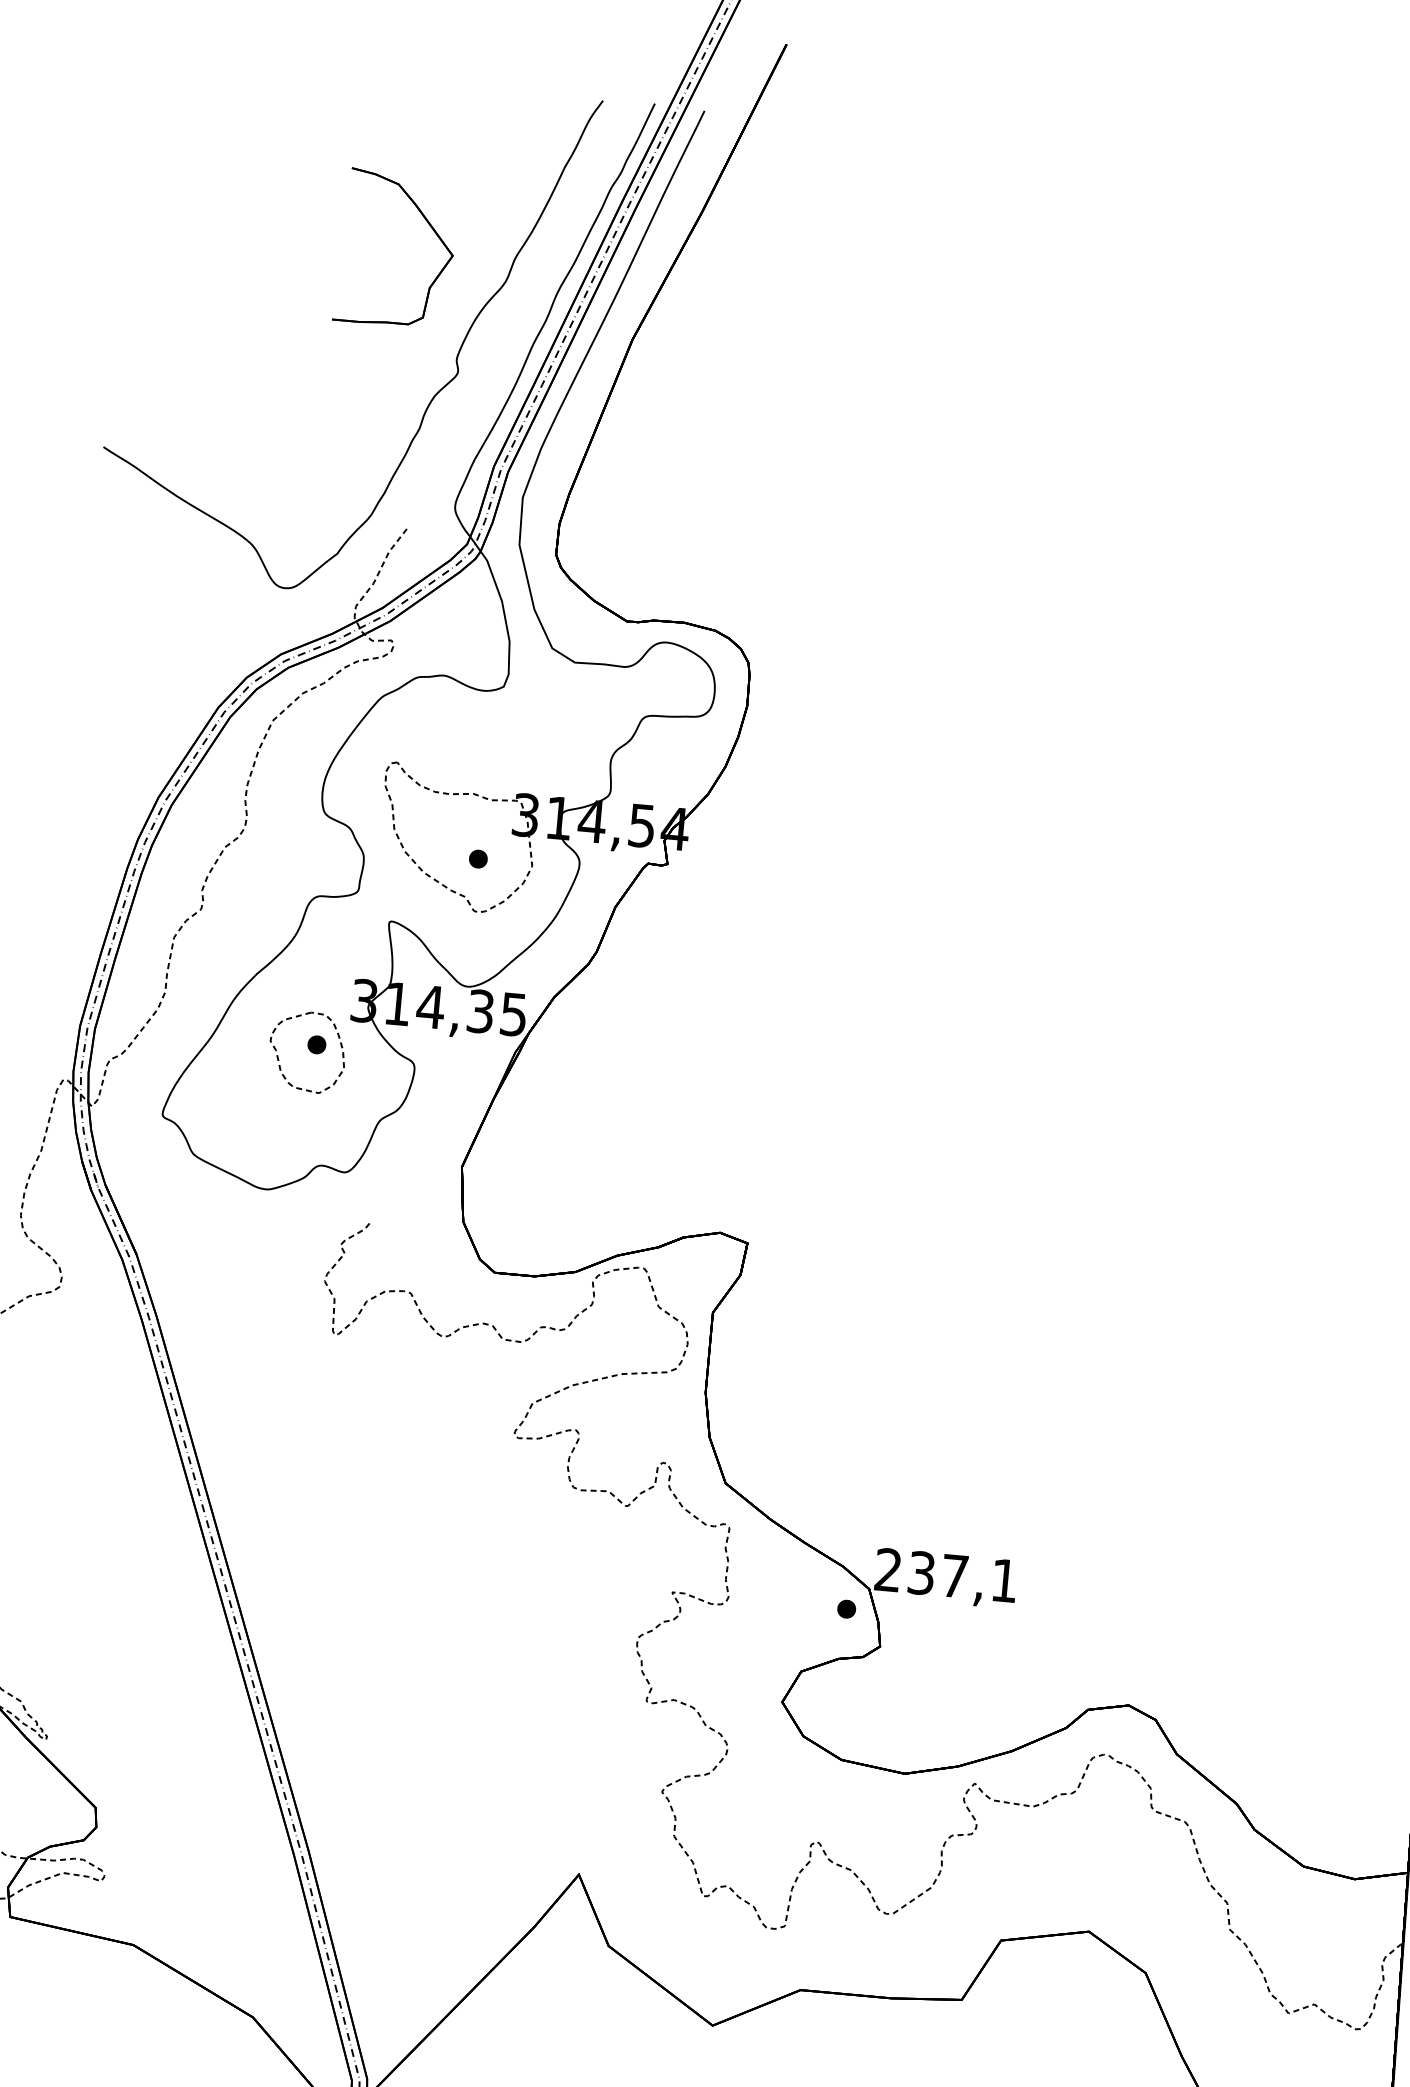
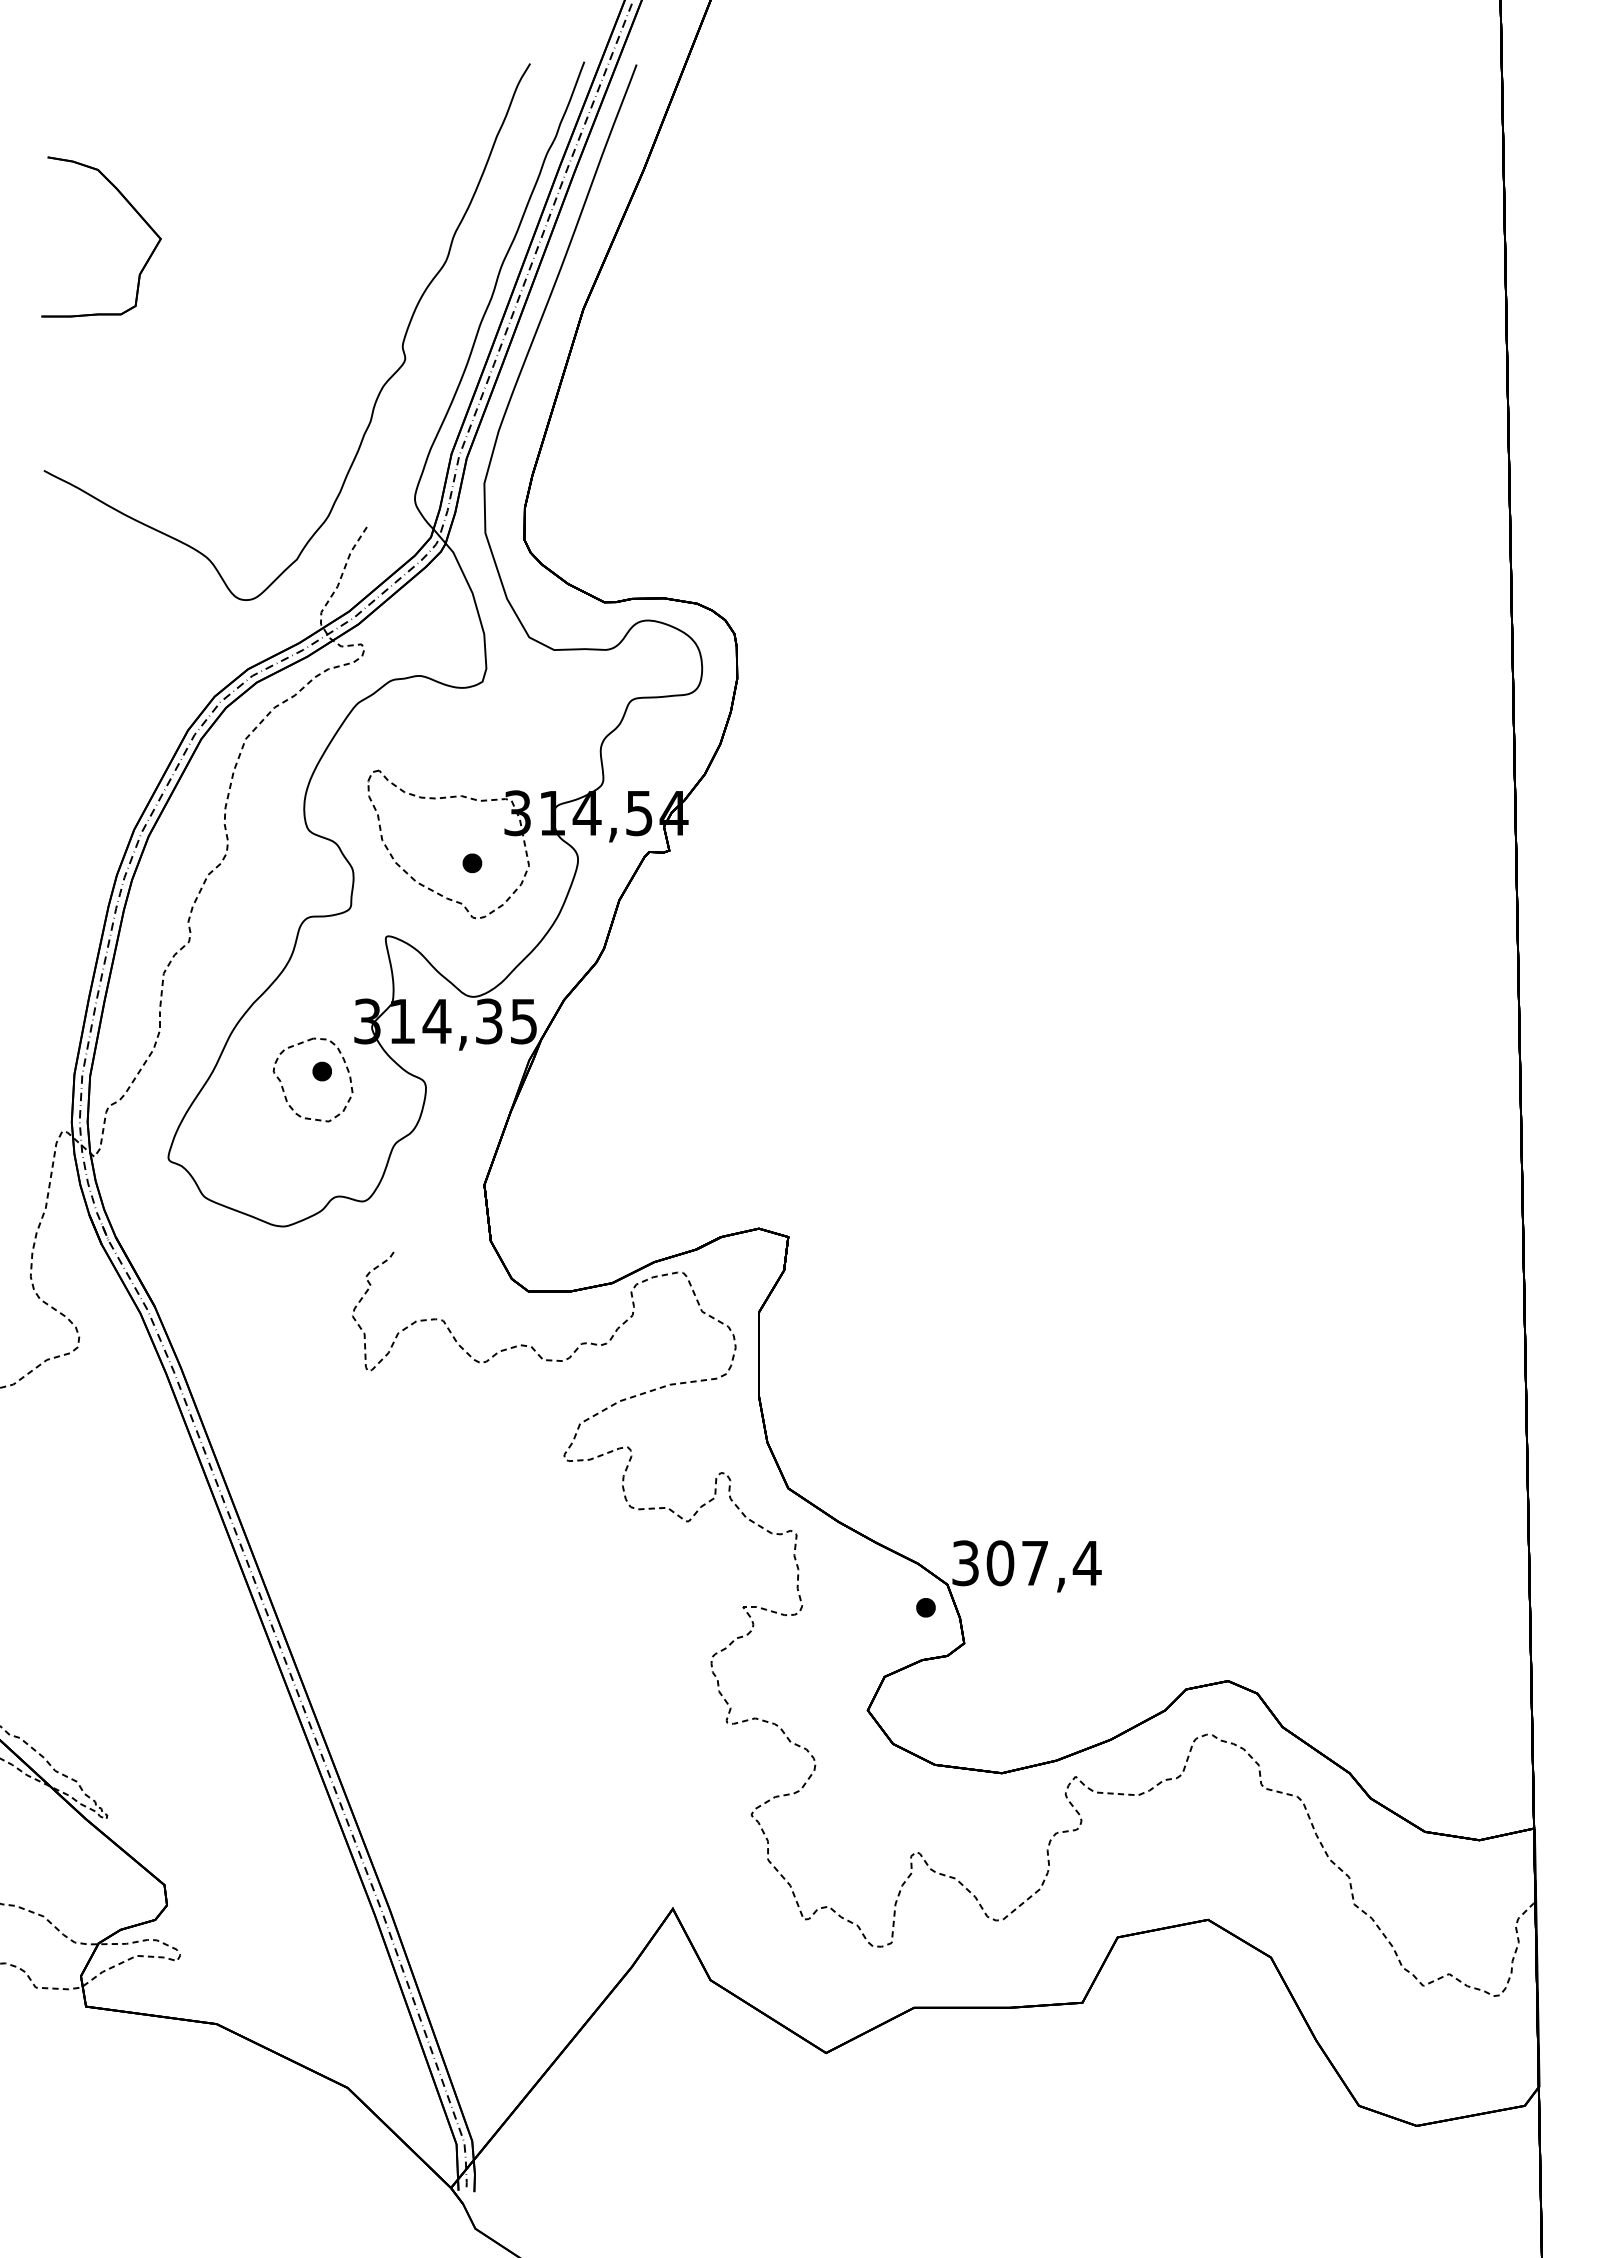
part: (426, 222) -> (130, 206), moved
text: (946, 1575) -> (1026, 1563), 237,1 -> 307,4

